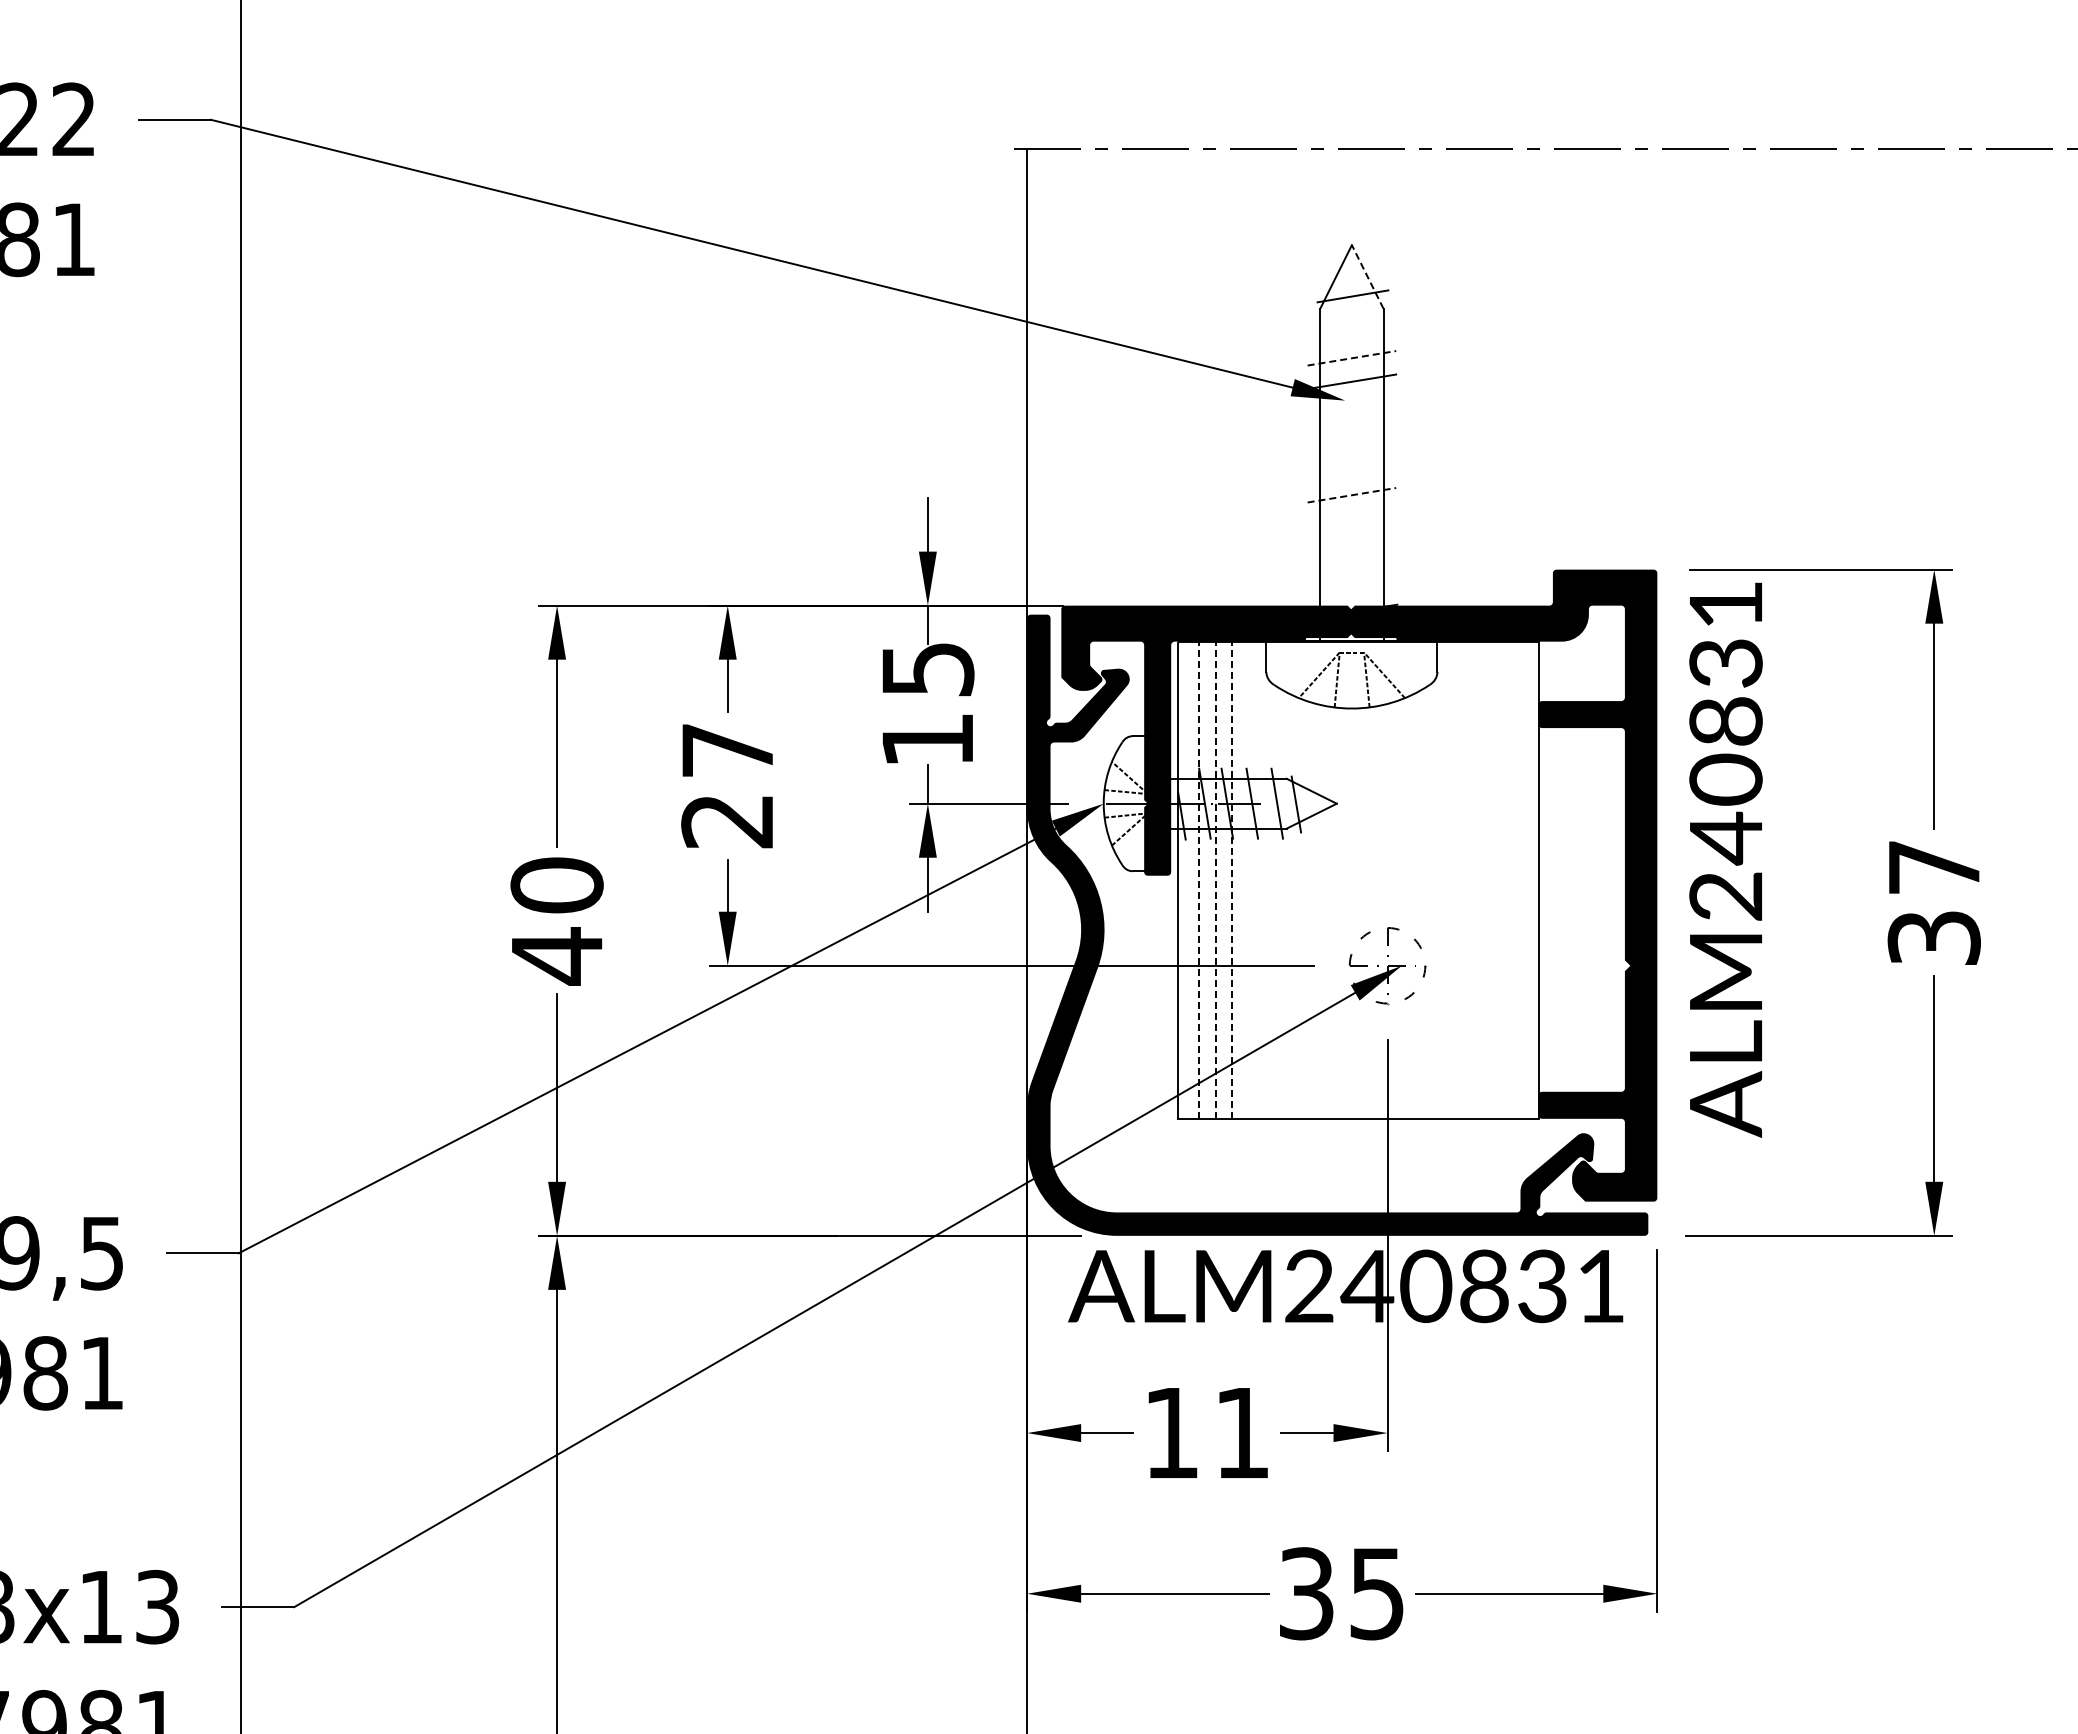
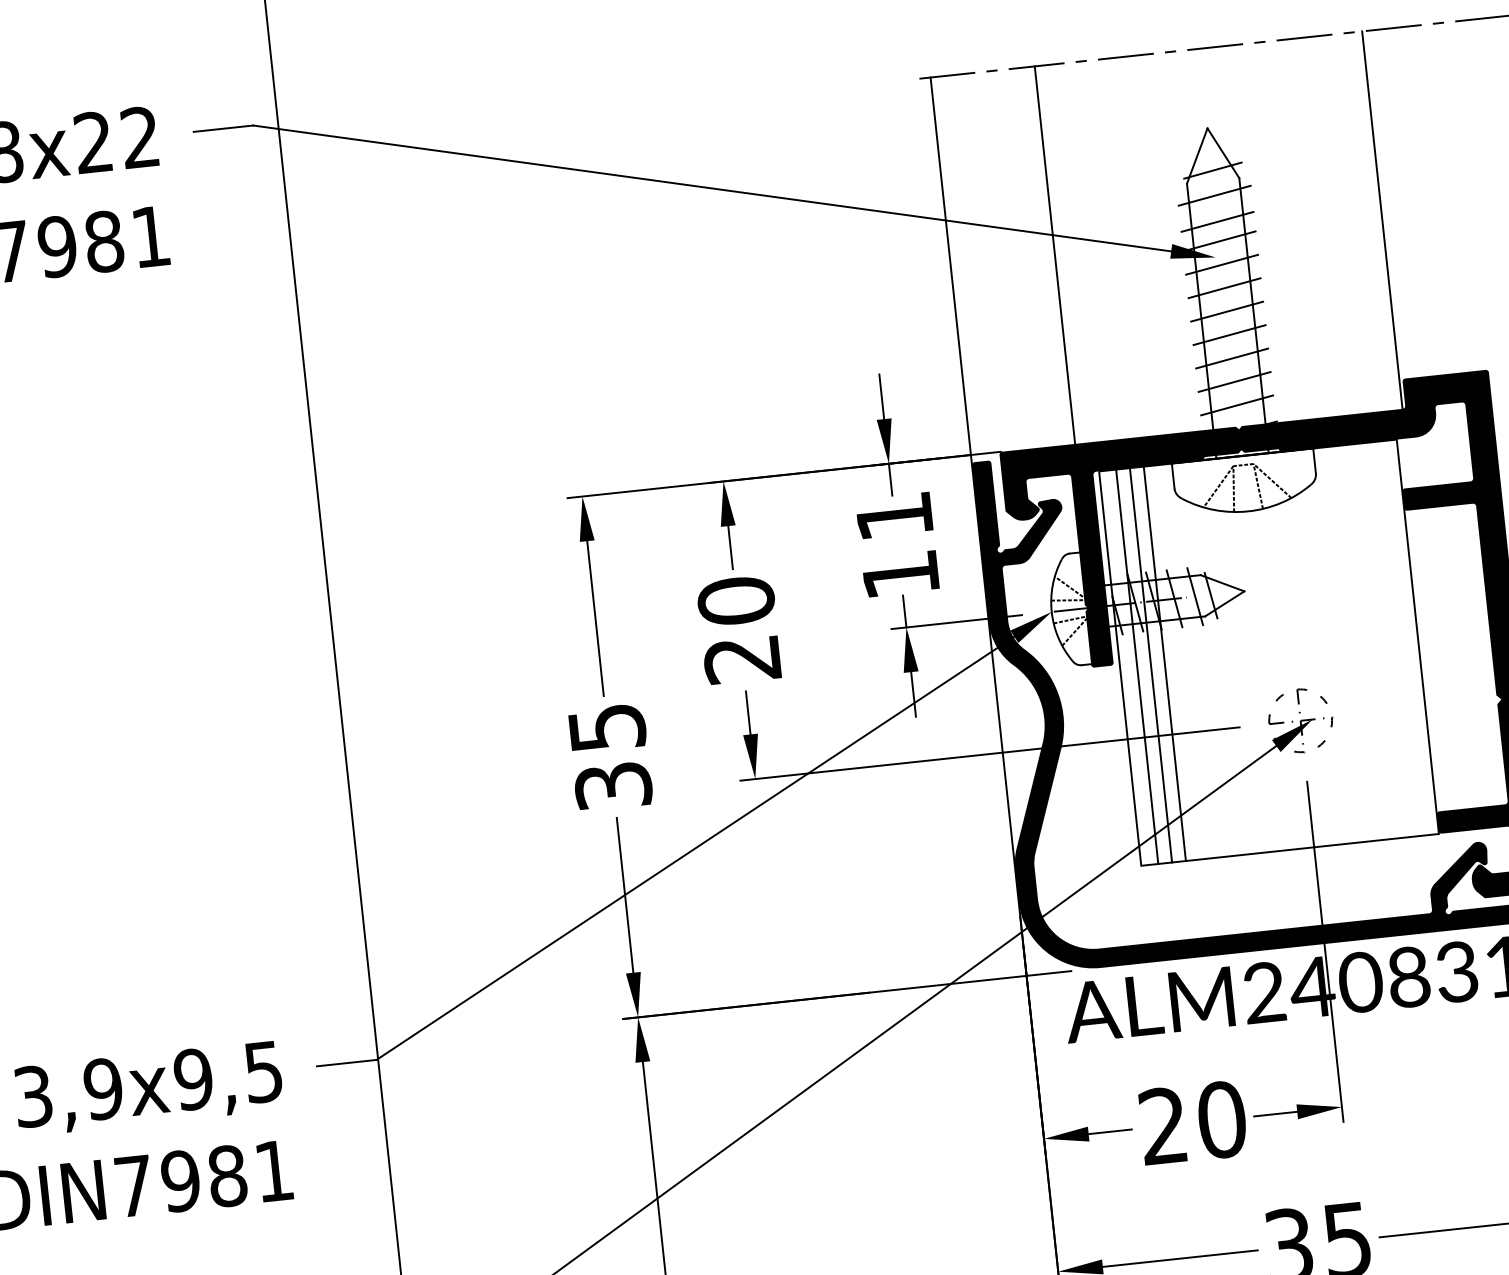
line: (1367, 276) -> (1223, 152), dashed -> solid
line: (1351, 326) -> (1214, 195), added
line: (1351, 358) -> (1217, 222), dashed -> solid
line: (1153, 376) -> (1055, 254), added
line: (1549, 376) -> (1382, 219), added
line: (1351, 409) -> (1221, 264), added
line: (1351, 438) -> (1224, 288), added
line: (1351, 466) -> (1226, 311), added
line: (1351, 495) -> (1229, 335), dashed -> solid
line: (1351, 523) -> (1231, 358), added
line: (1351, 551) -> (1234, 381), added
line: (1351, 580) -> (1236, 405), added
text: (928, 669) -> (895, 516), 15 -> 11
text: (727, 750) -> (736, 601), 27 -> 20
line: (1198, 880) -> (1136, 667), dashed -> solid
line: (1215, 880) -> (1150, 665), dashed -> solid
line: (1232, 880) -> (1164, 664), dashed -> solid
text: (556, 921) -> (609, 757), 40 -> 35
text: (1207, 1432) -> (1193, 1122), 11 -> 20

